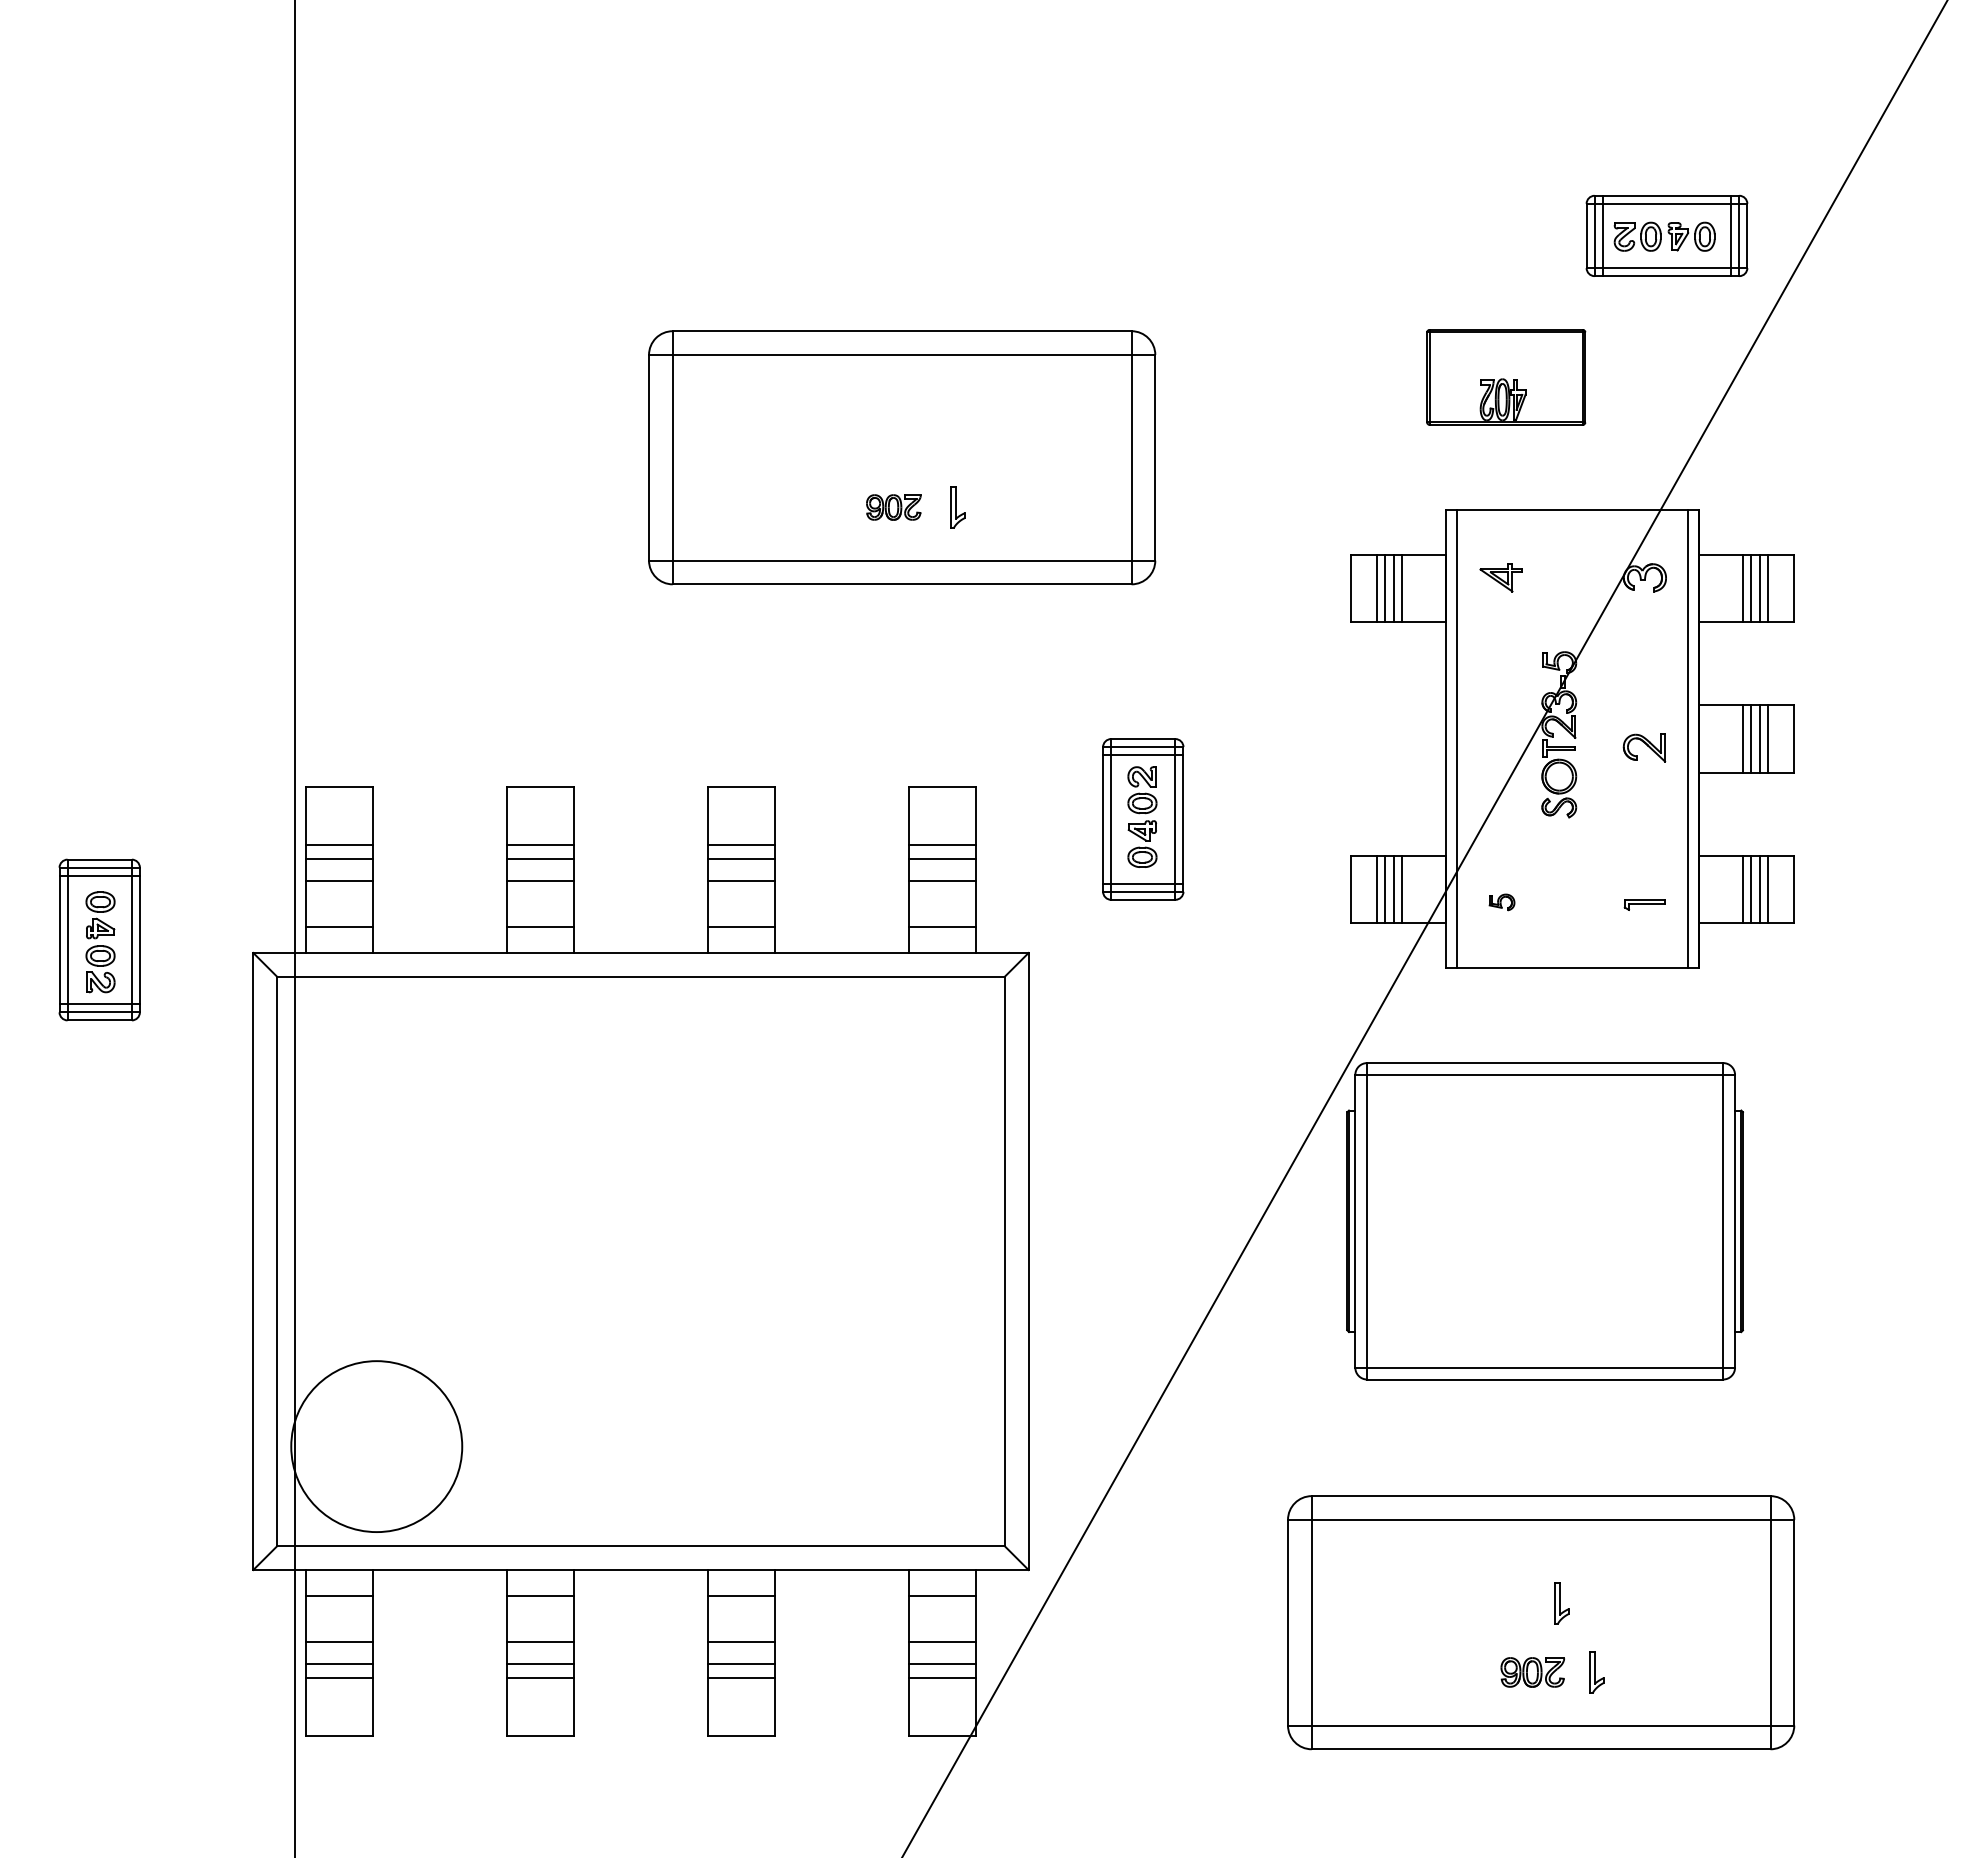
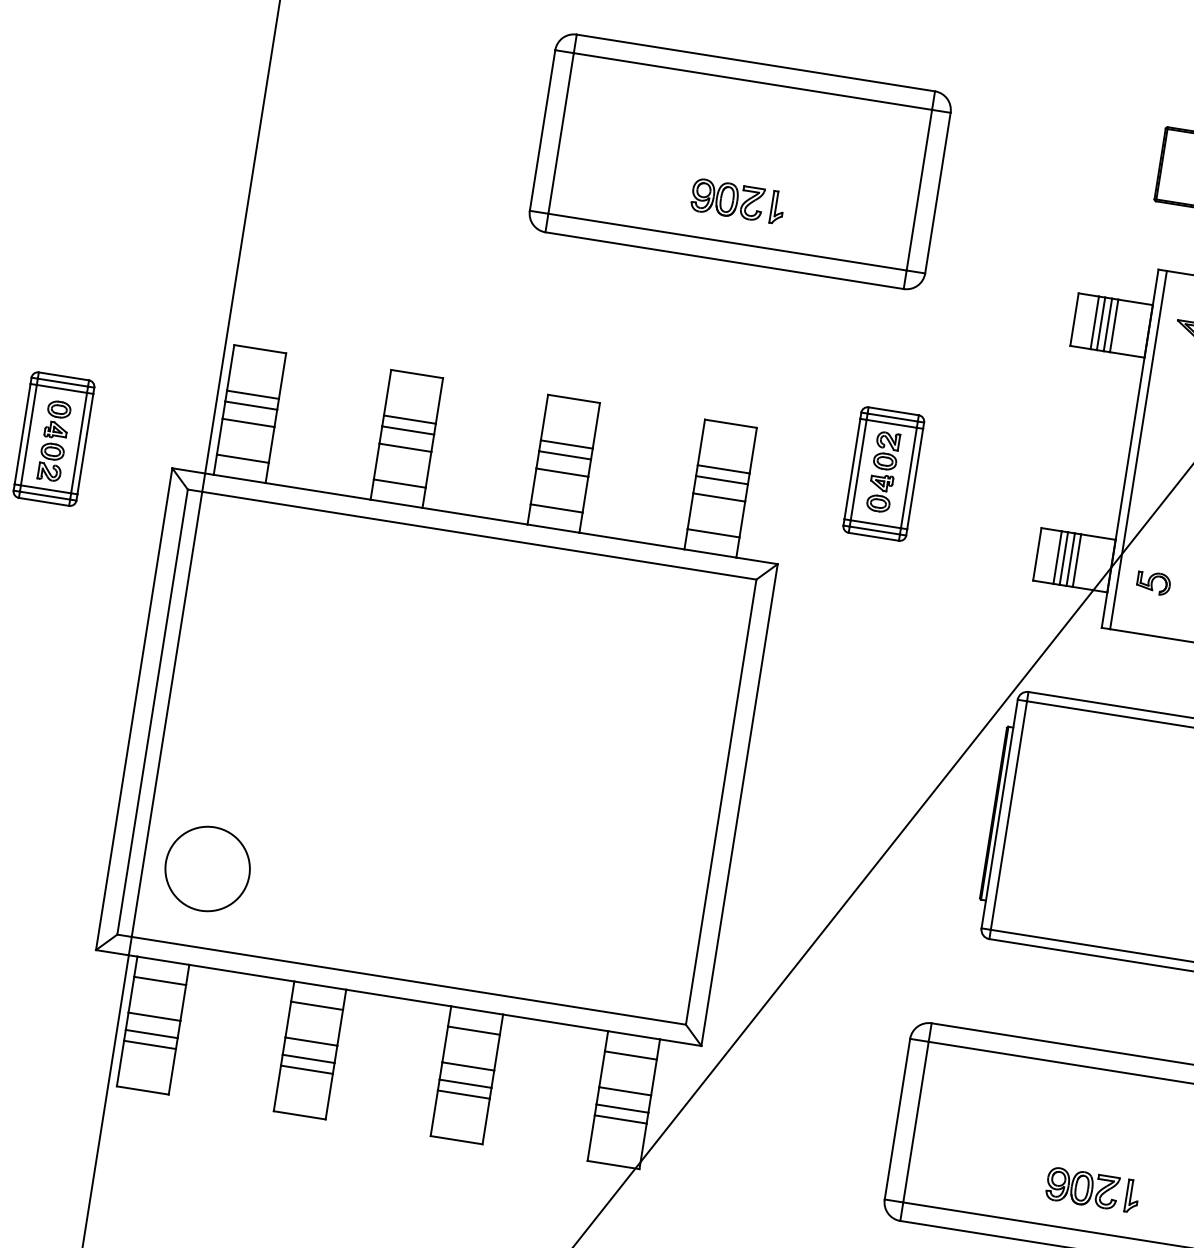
part: (893, 507) -> (727, 199), size x1.67
part: (1501, 902) -> (1153, 583), size x1.67
circle: (376, 1446) -> (207, 868), size x0.62
part: (1561, 1603) -> (1113, 1138), removed
part: (1532, 1672) -> (1082, 1188), size x1.43

